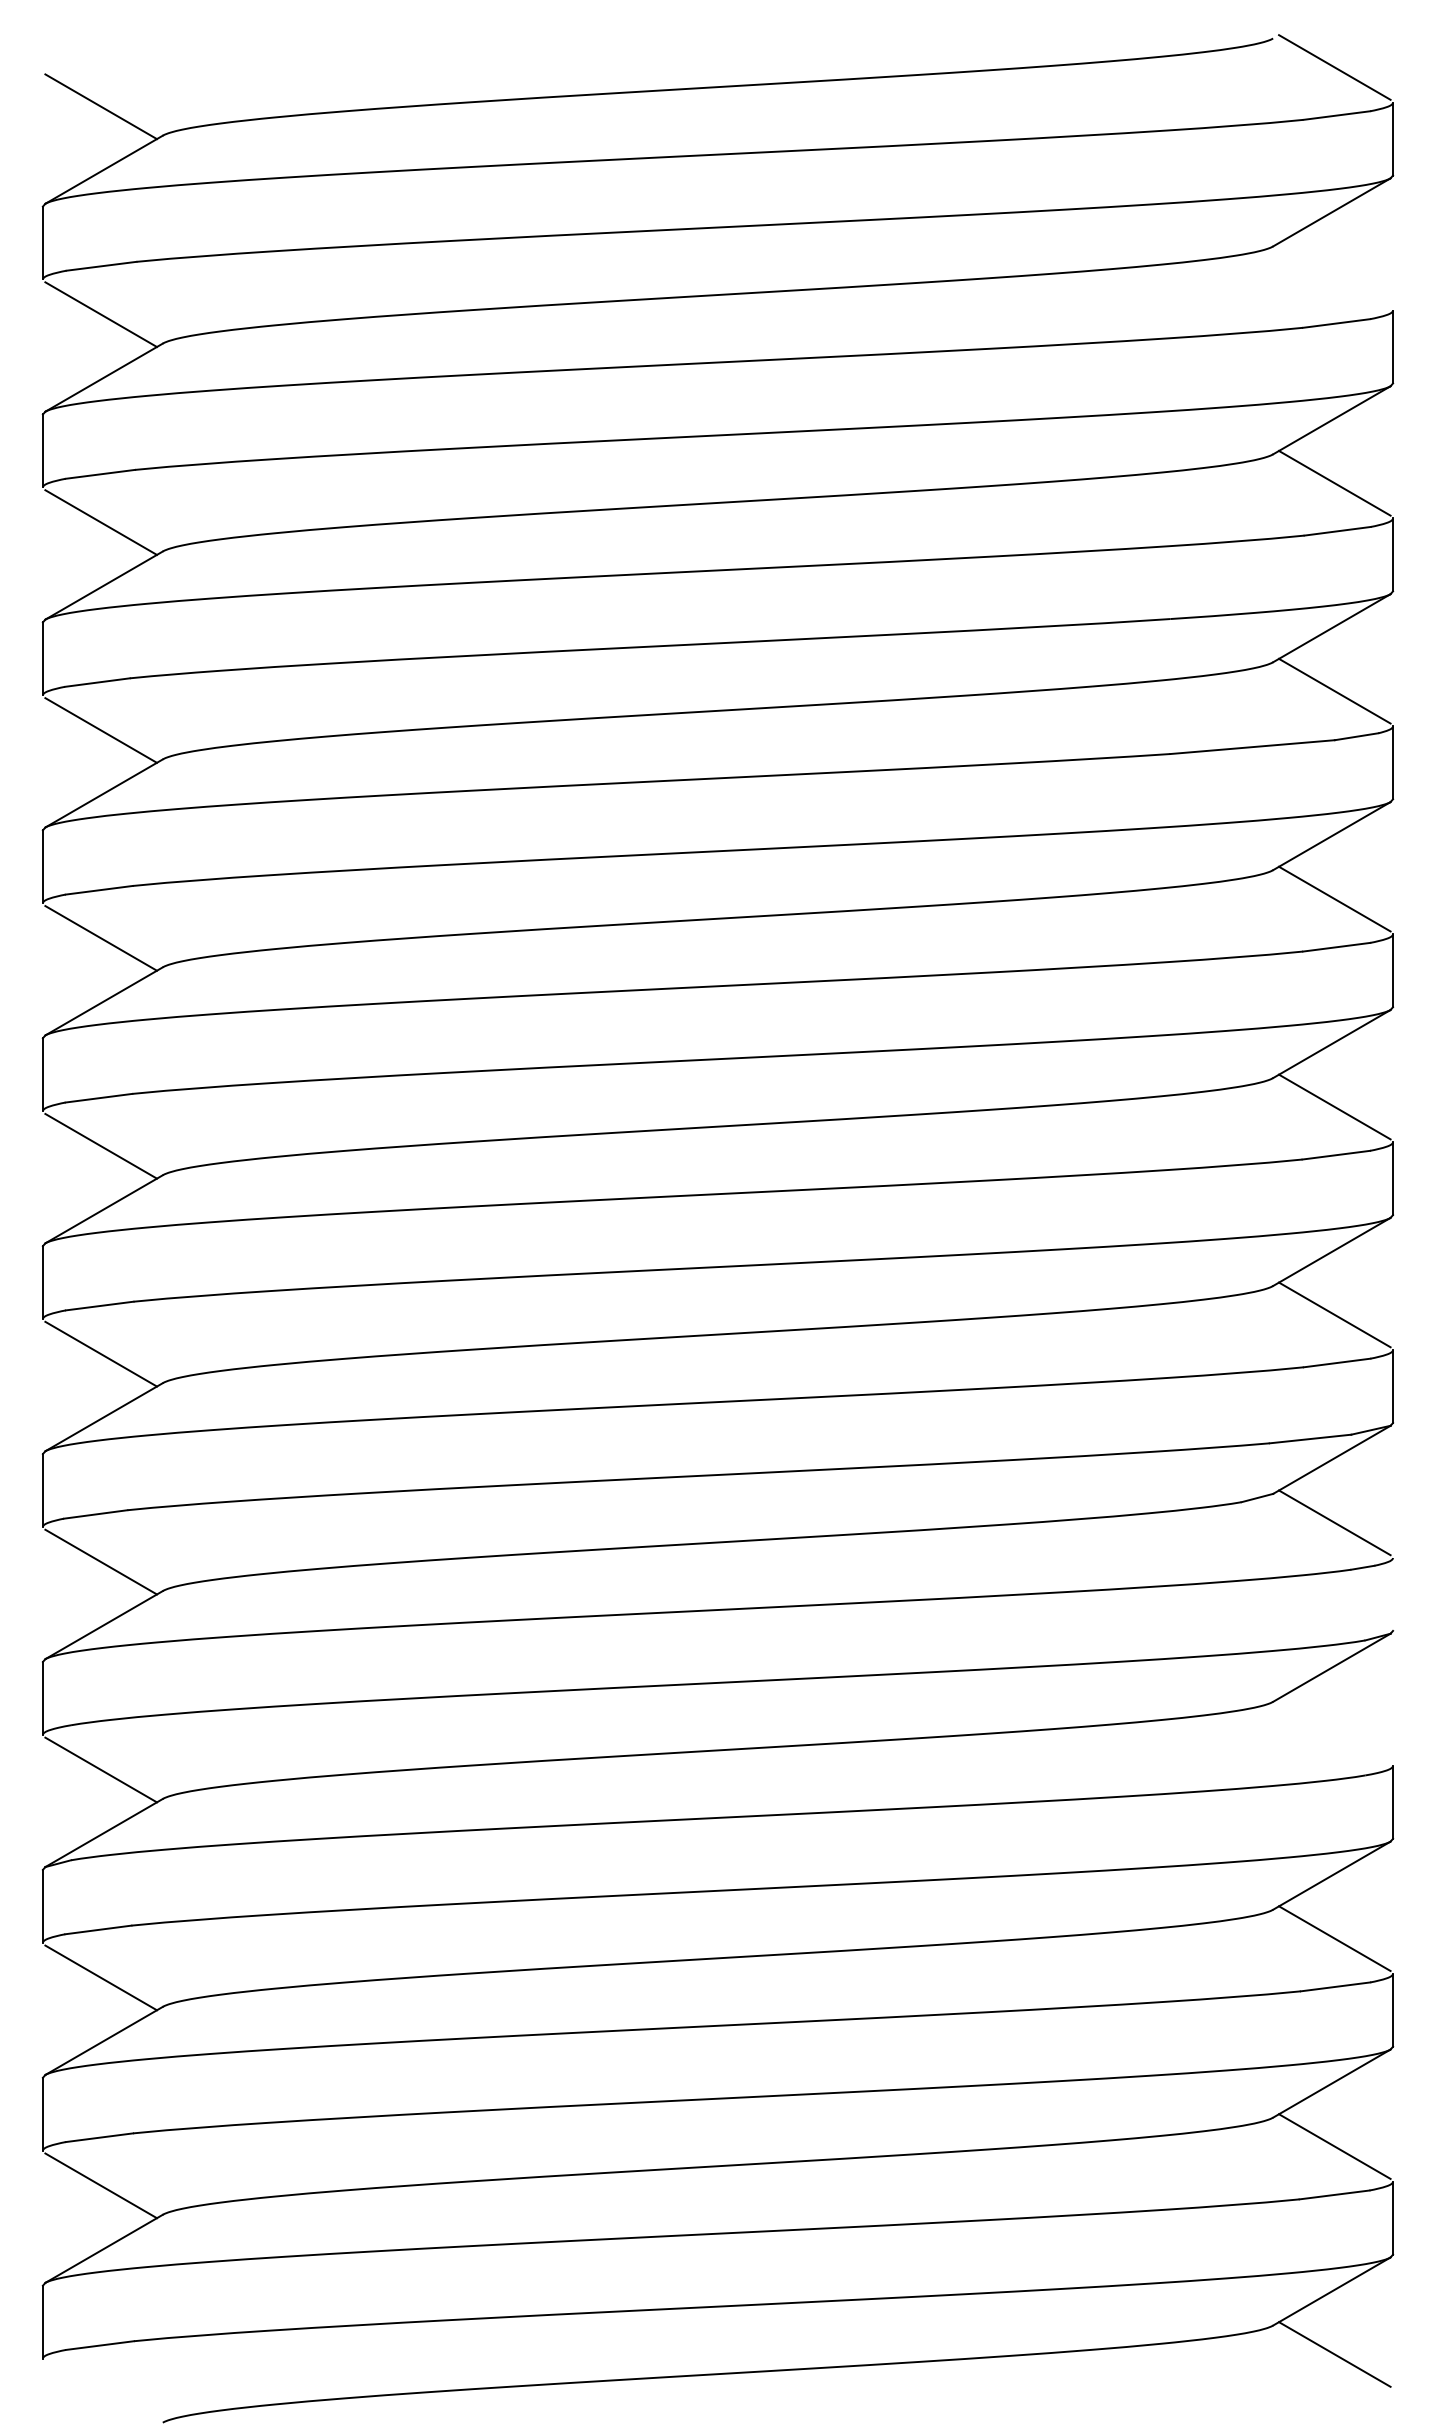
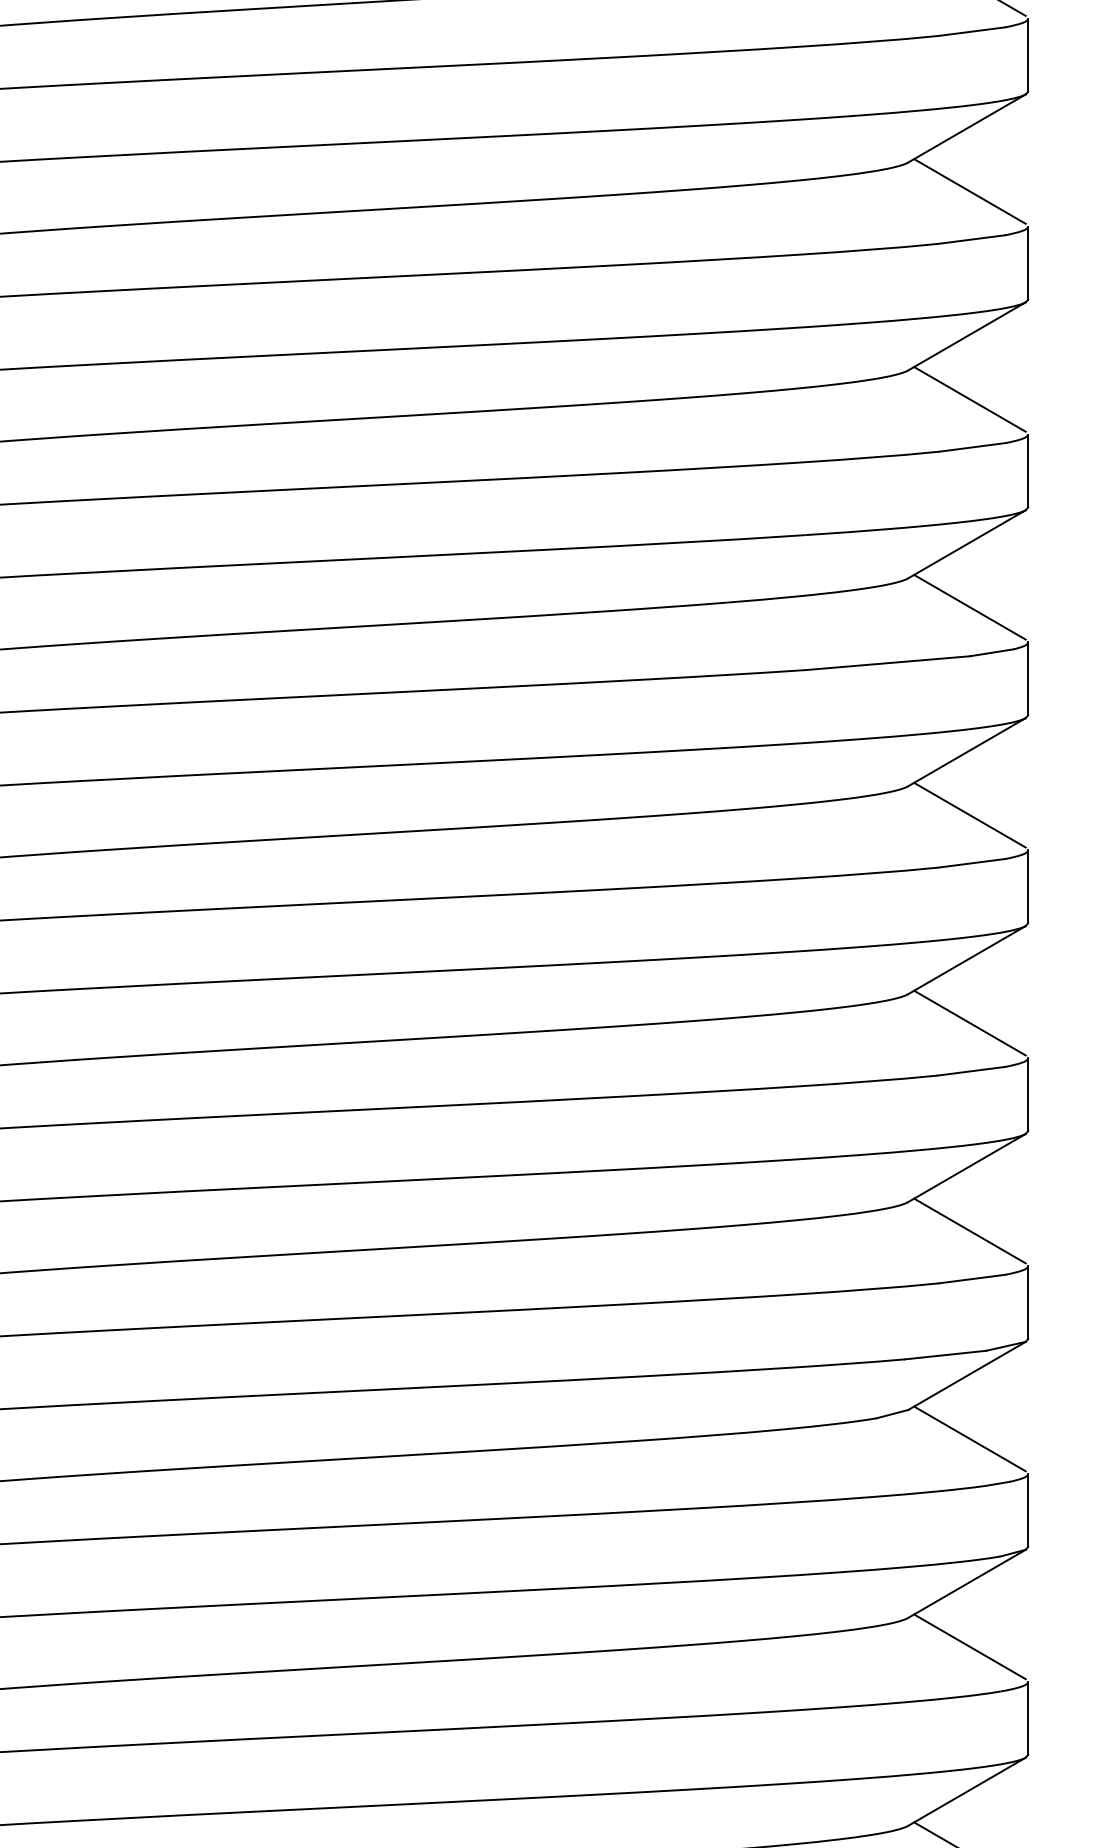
line: (1334, 275) -> (969, 191), added
line: (1393, 1594) -> (1028, 1510), added
line: (1334, 1730) -> (969, 1646), added

